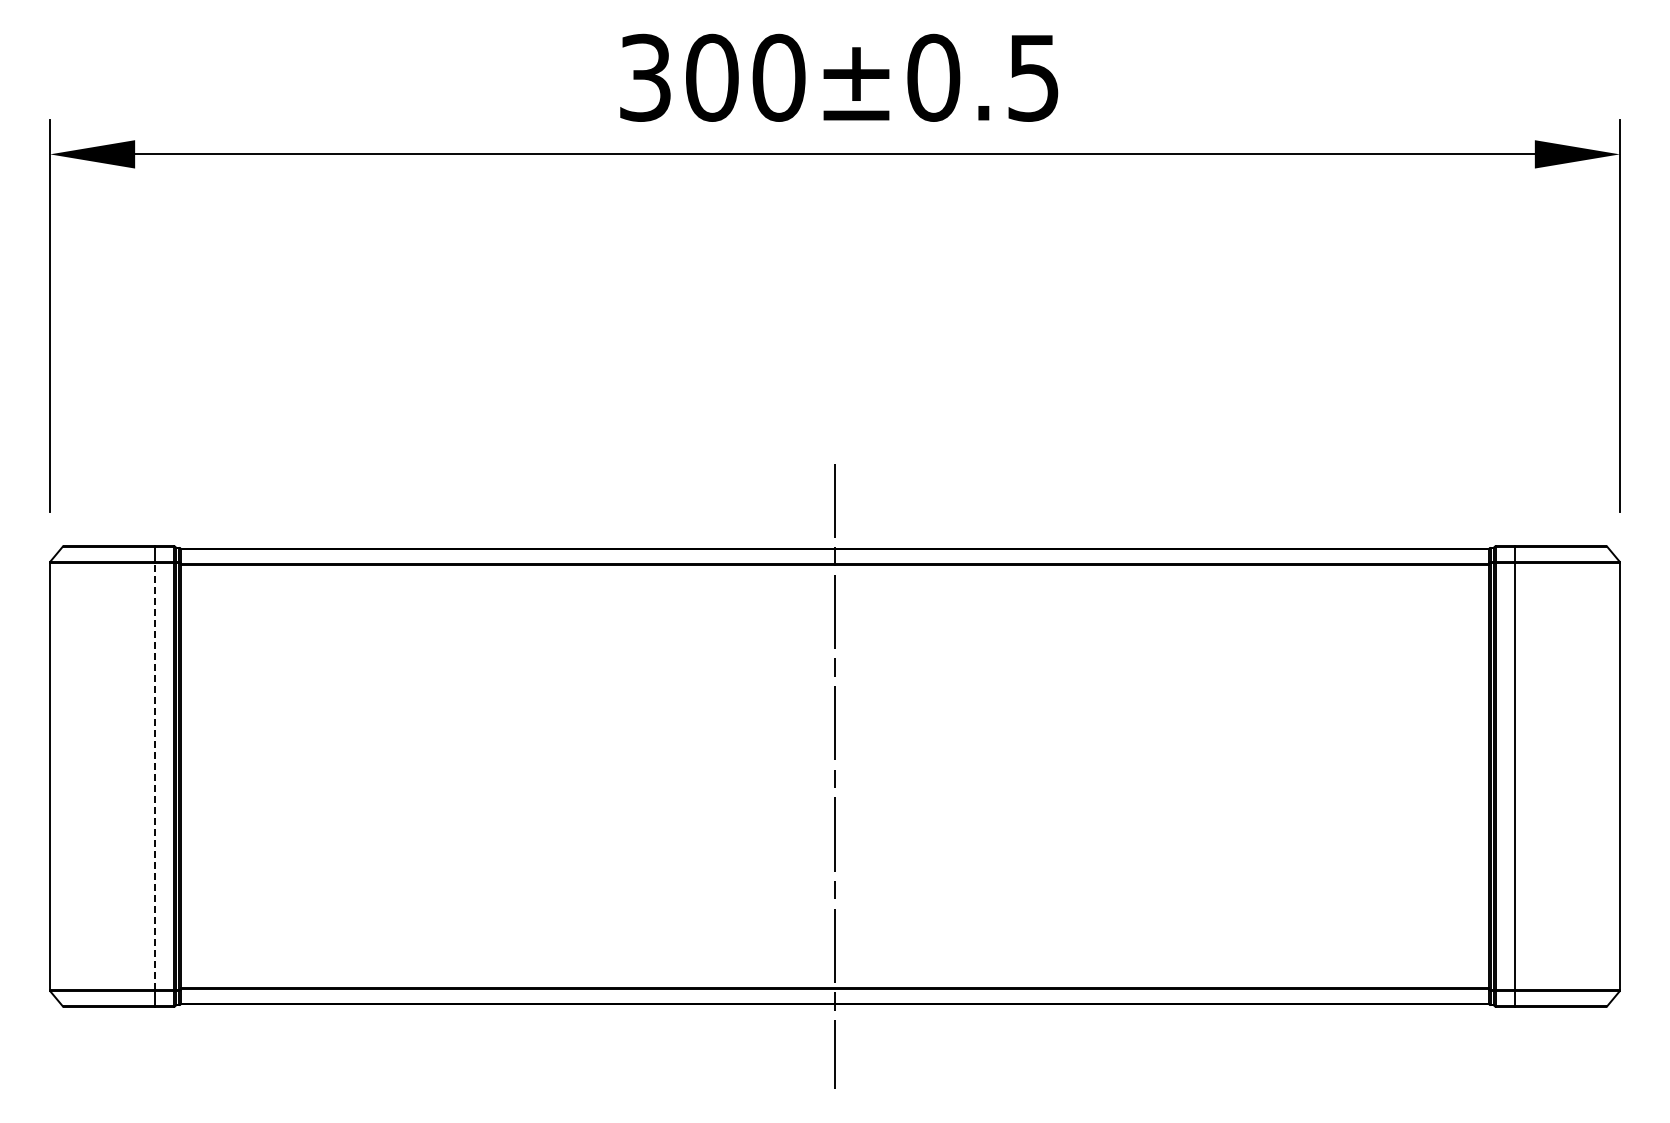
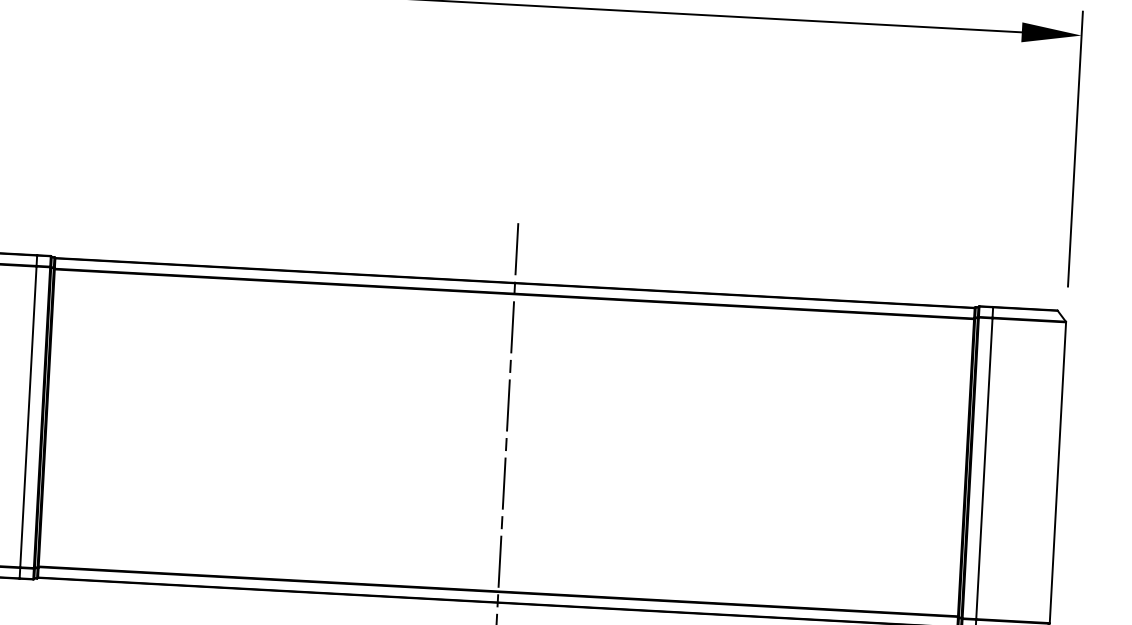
line: (154, 776) -> (28, 416), dashed -> solid

